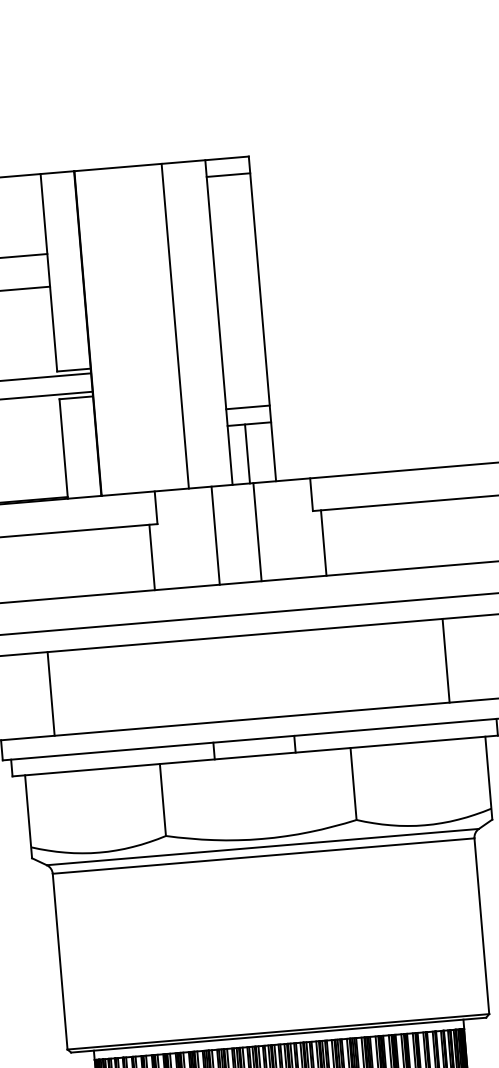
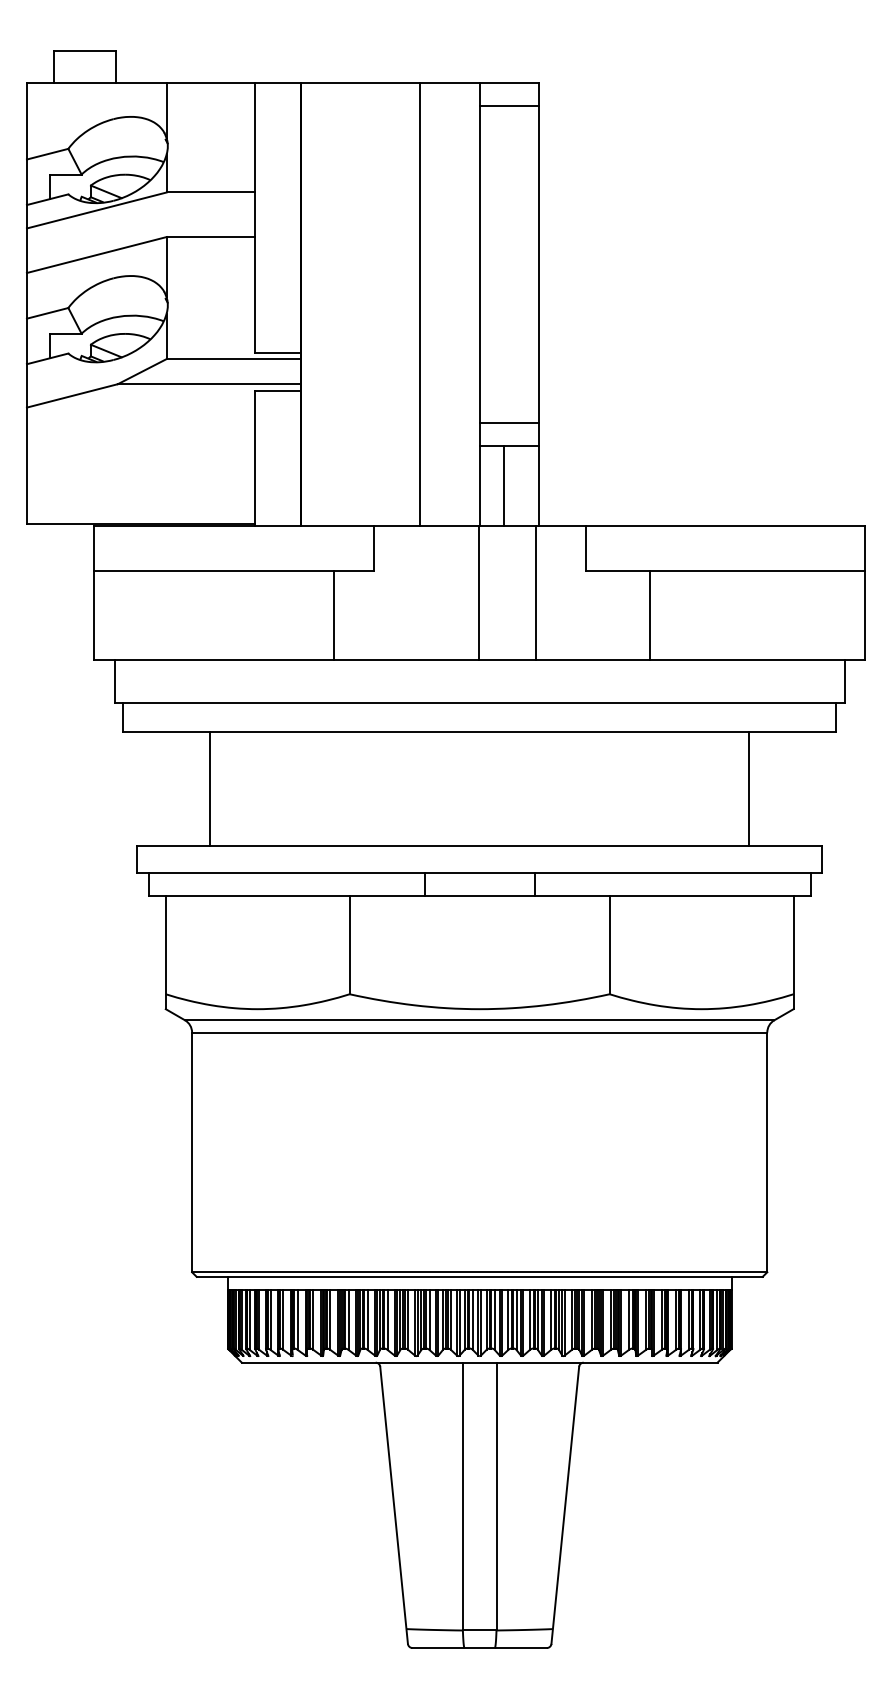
line: (257, 532) -> (536, 593), moved
line: (215, 535) -> (479, 593), moved
line: (323, 543) -> (649, 615), moved
line: (152, 557) -> (333, 615), moved

